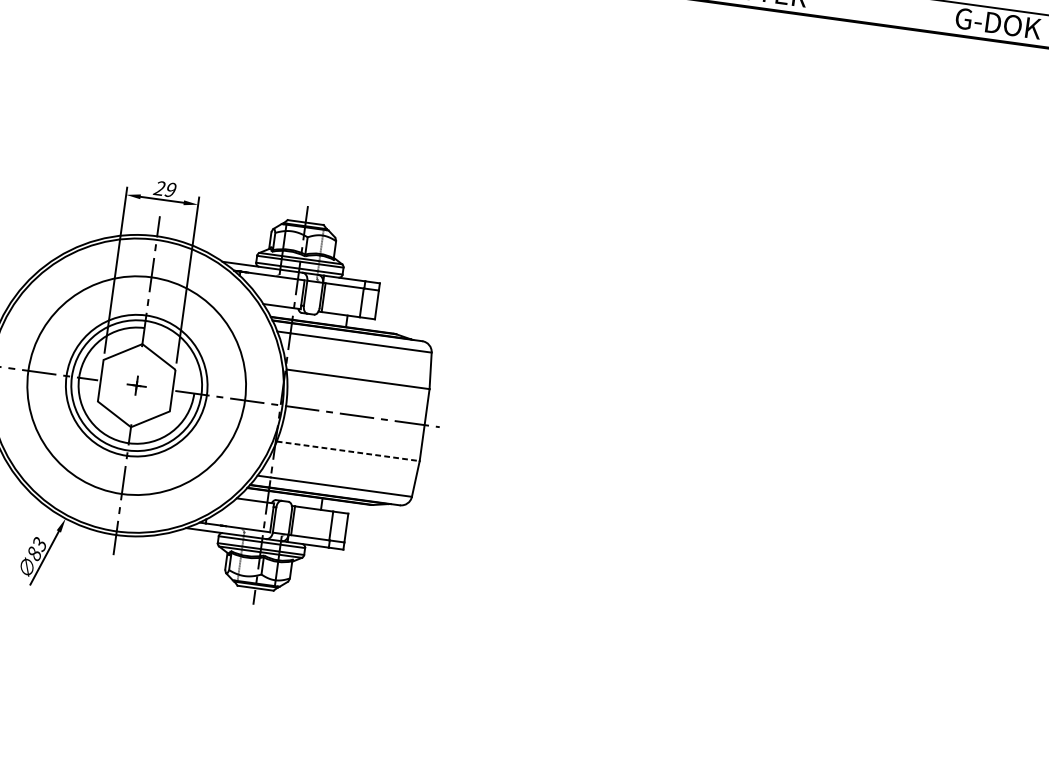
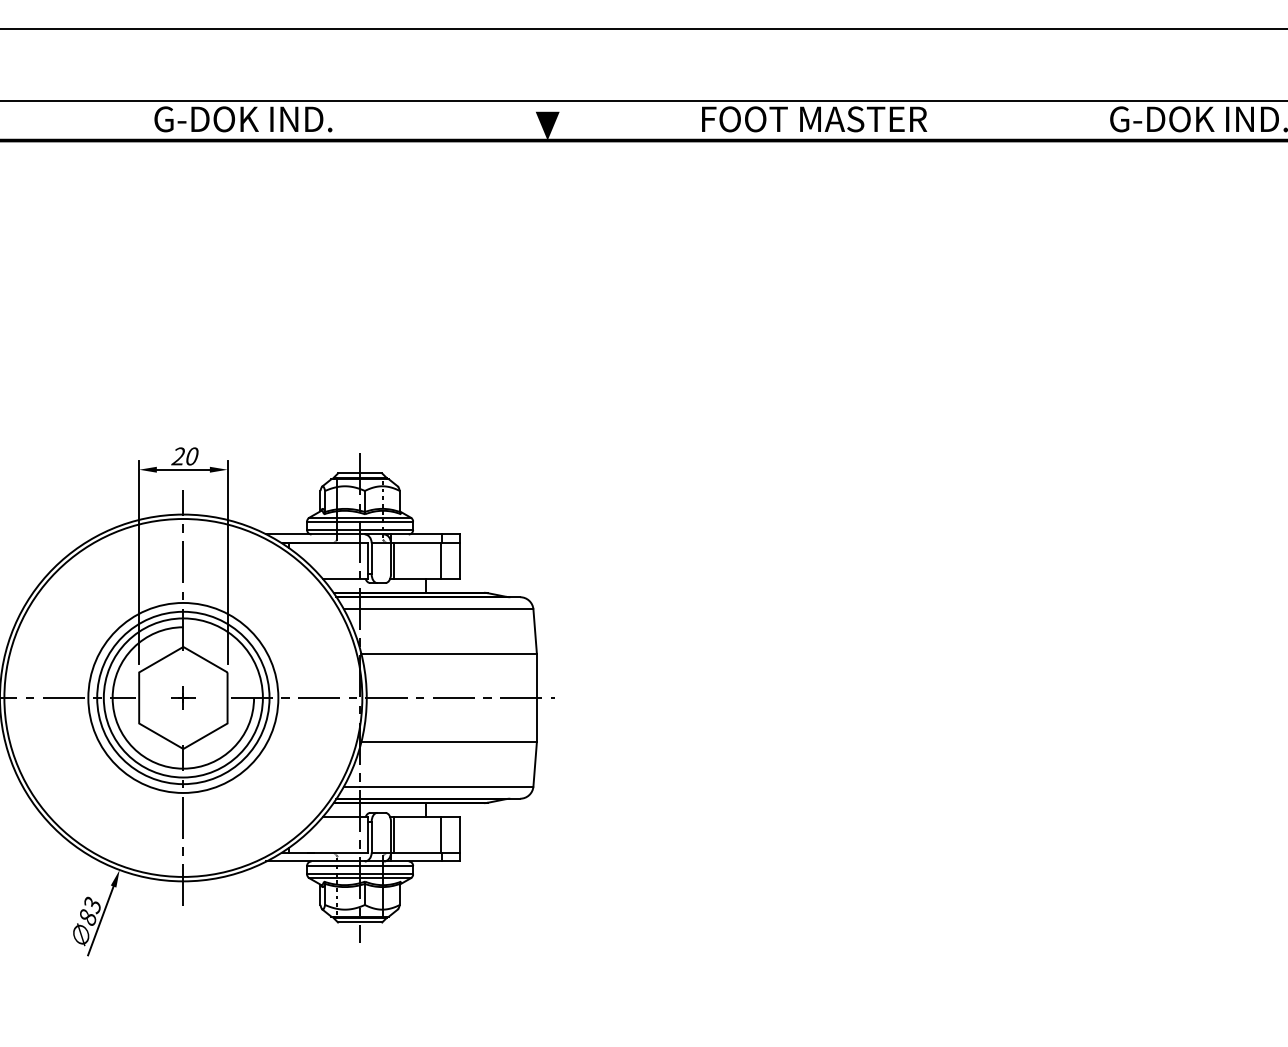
text: (170, 189) -> (191, 456), 29 -> 20
circle: (136, 385) -> (183, 697), size x0.71
line: (348, 451) -> (449, 742), dashed -> solid

